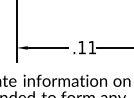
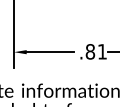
text: (82, 47) -> (90, 51), .11 -> .81

